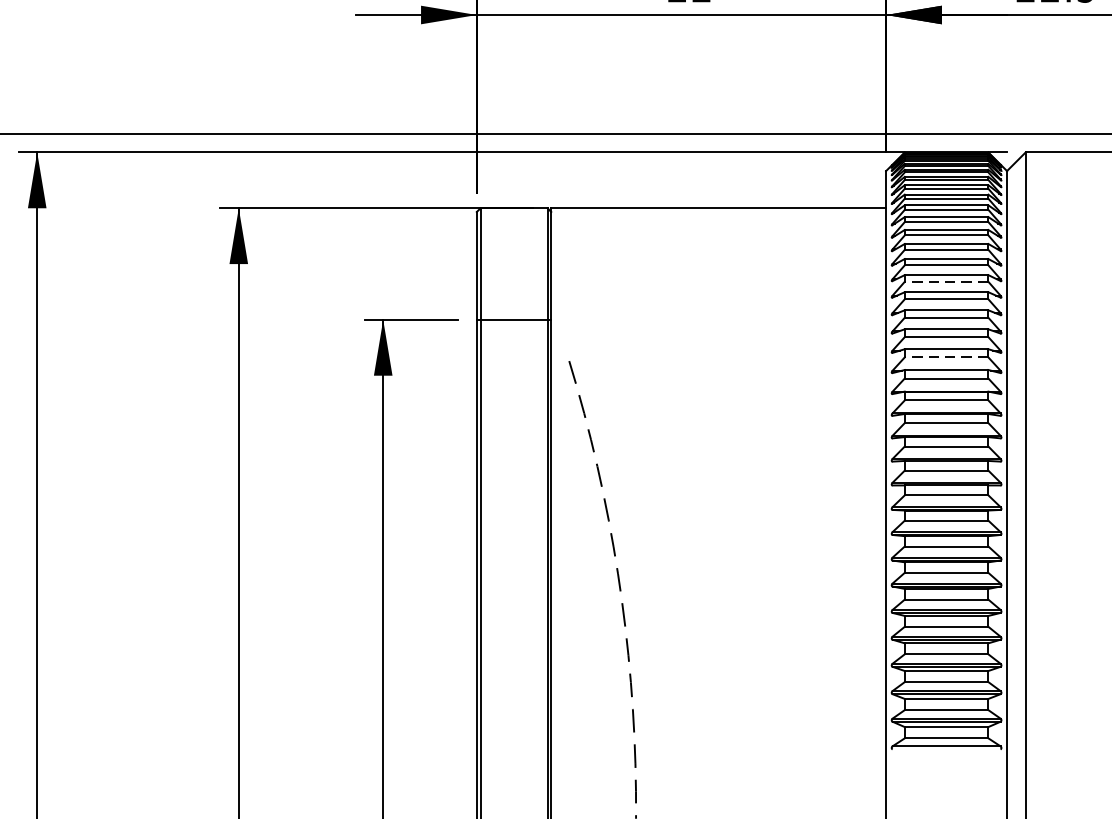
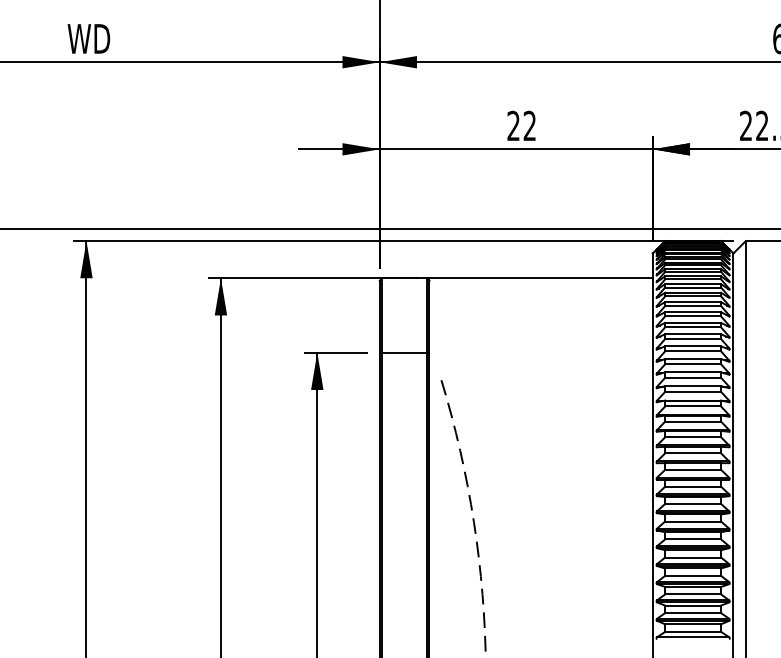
line: (947, 282) -> (693, 327), dashed -> solid
line: (947, 357) -> (693, 377), dashed -> solid

